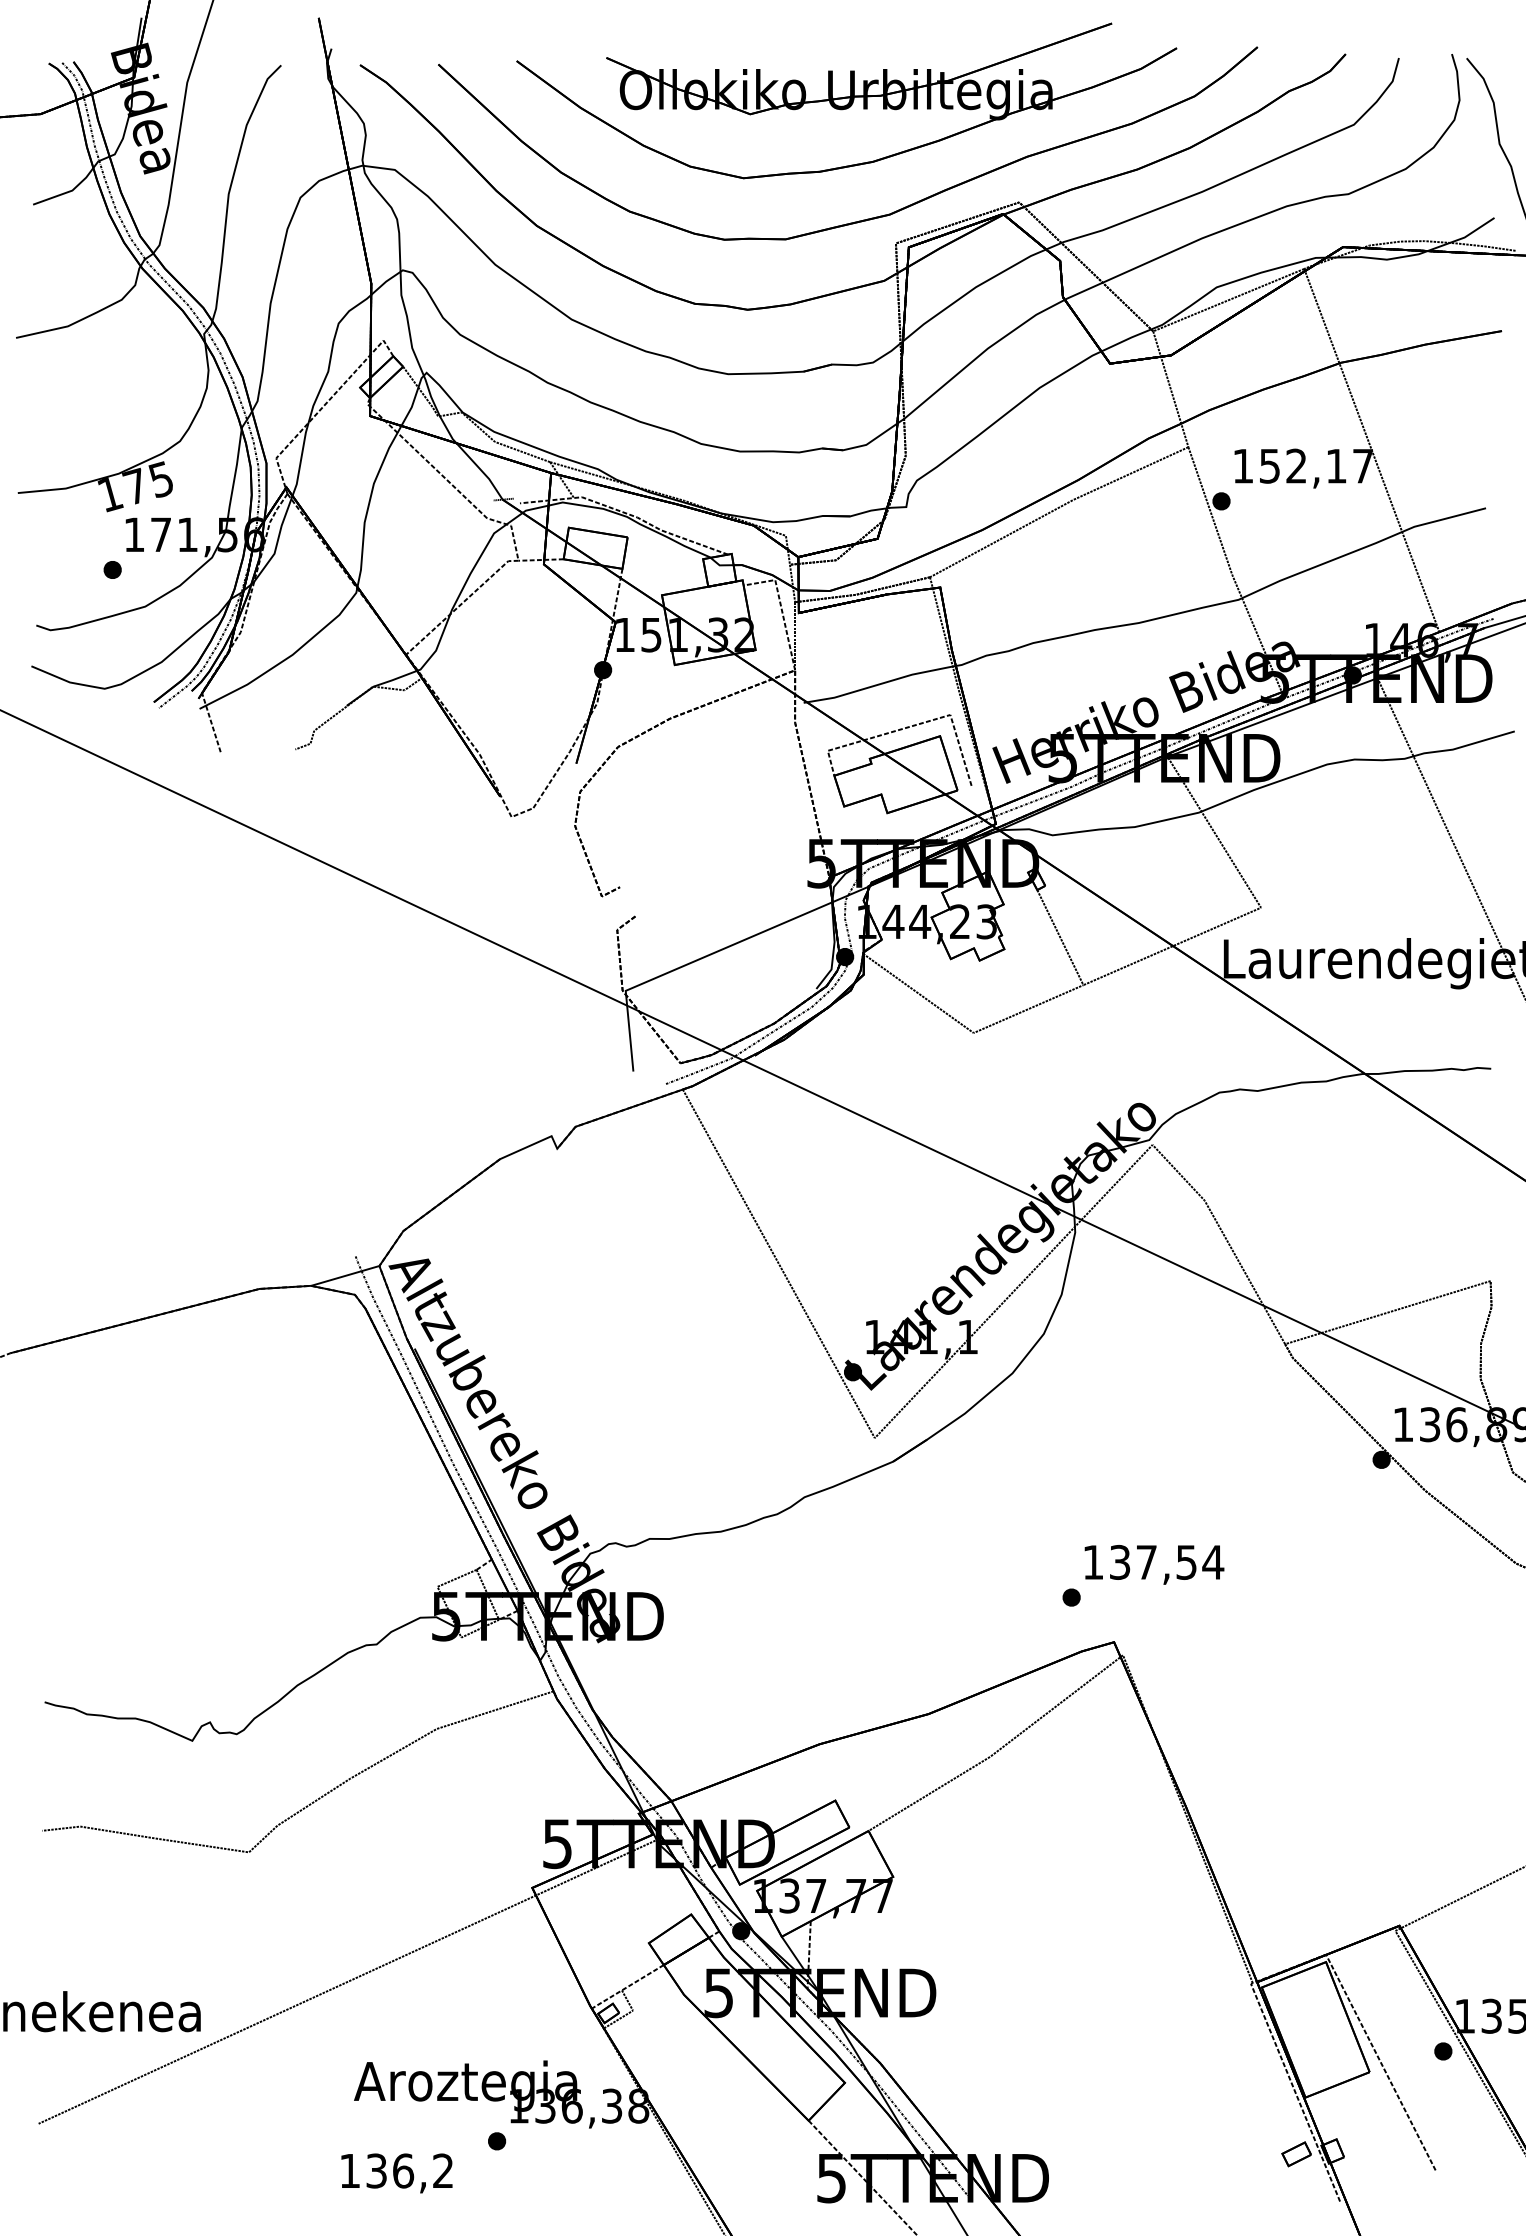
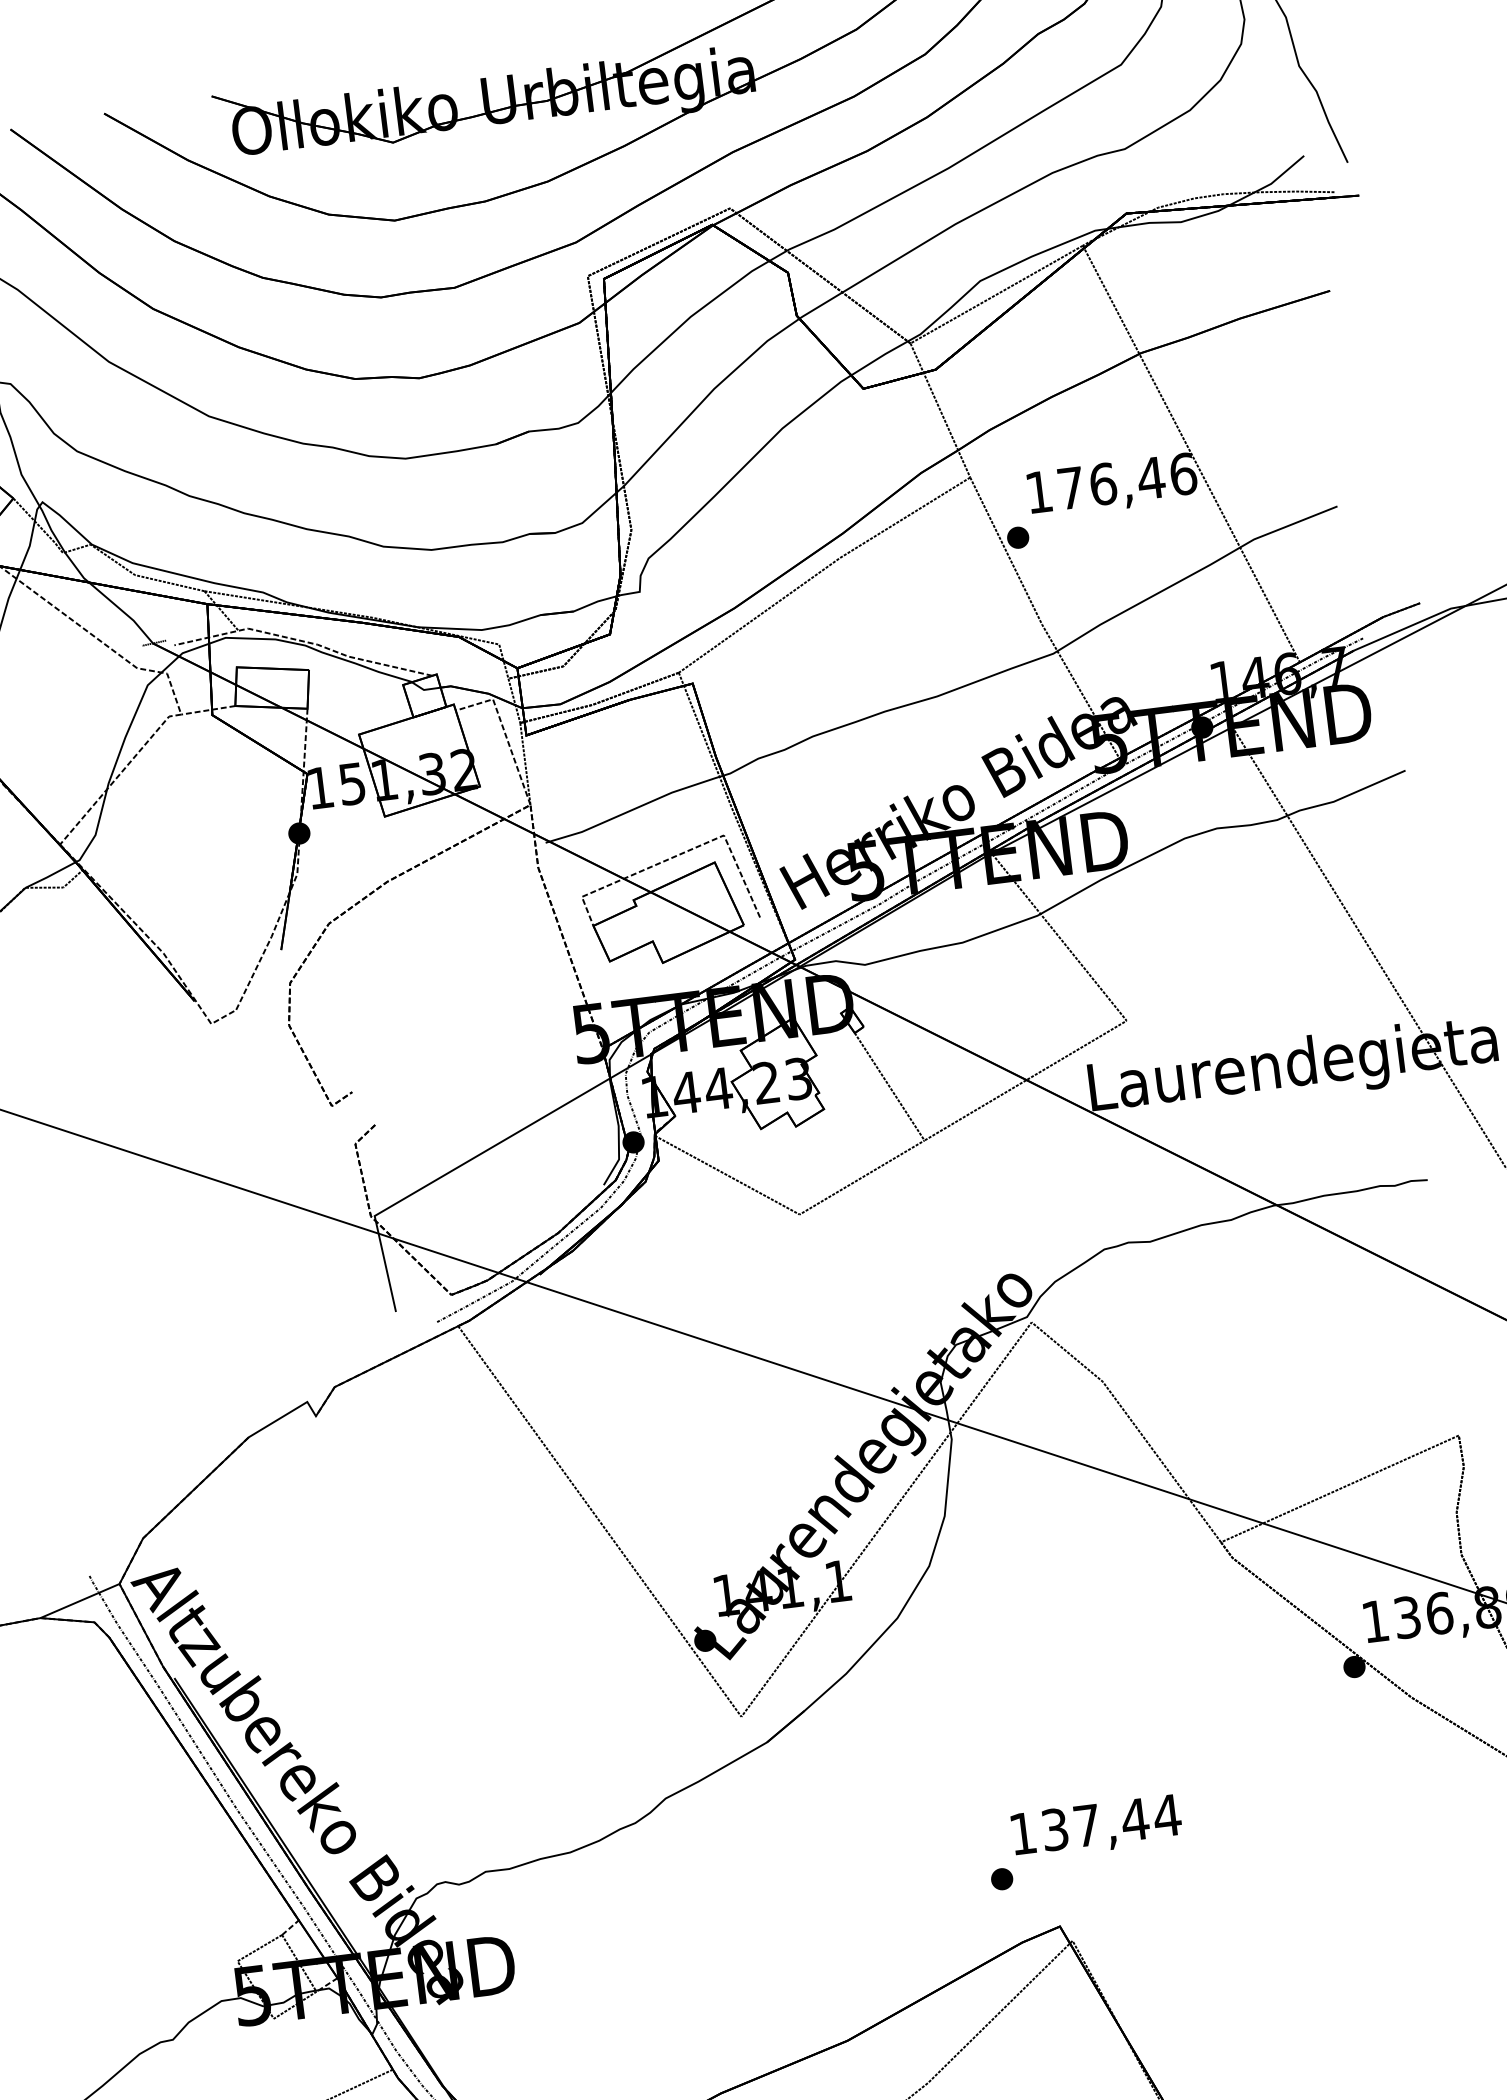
text: (1316, 465) -> (1127, 480), 152,17 -> 176,46
text: (1186, 1562) -> (1135, 1819), 137,54 -> 137,44

